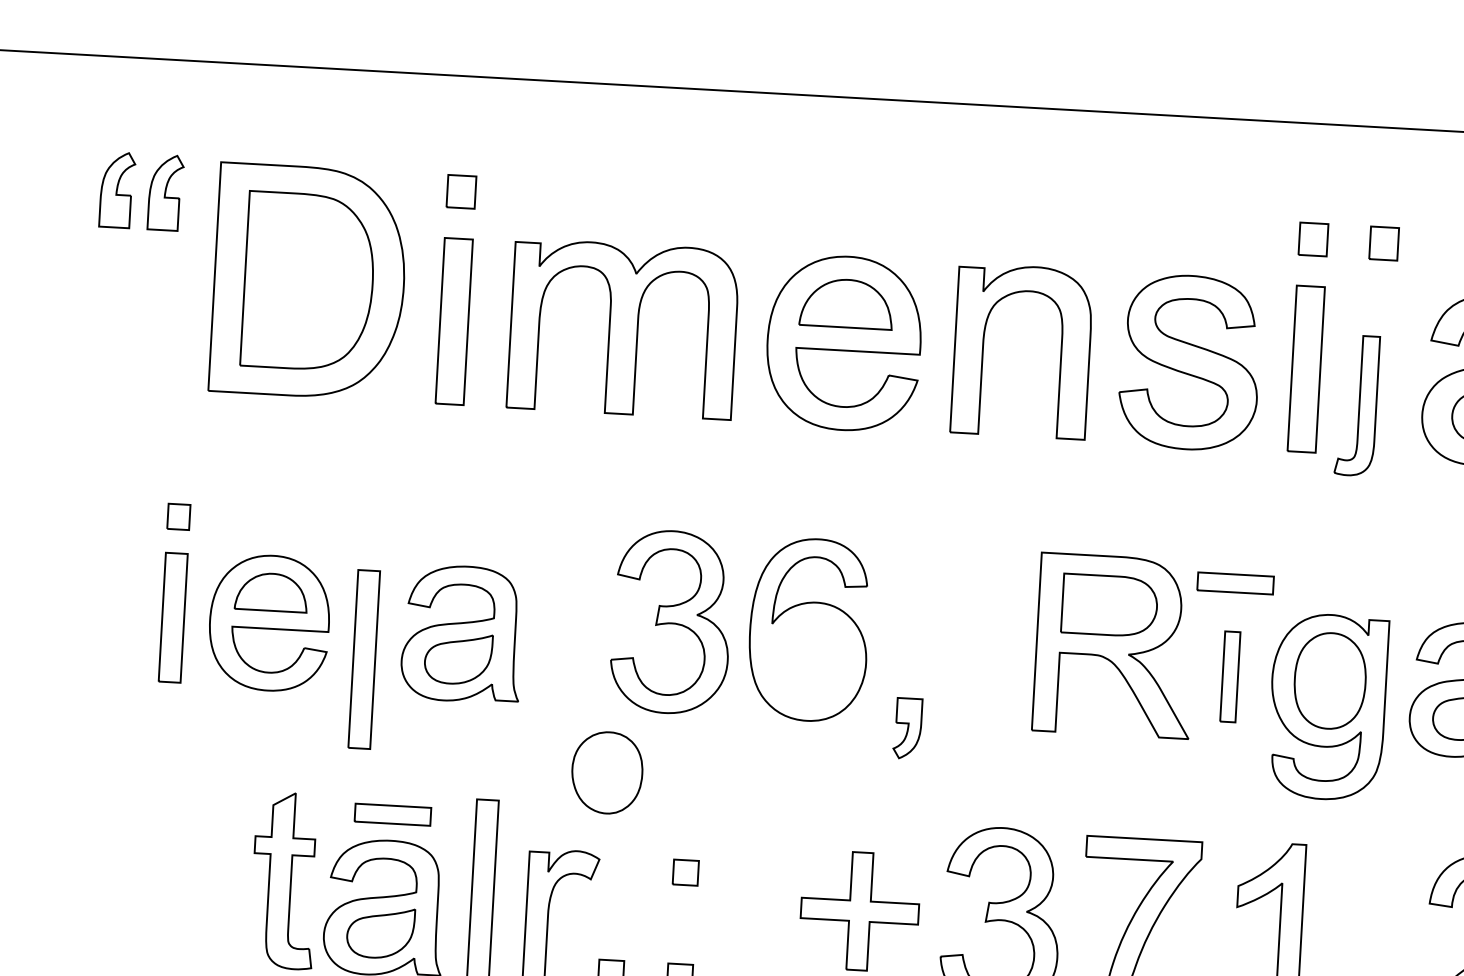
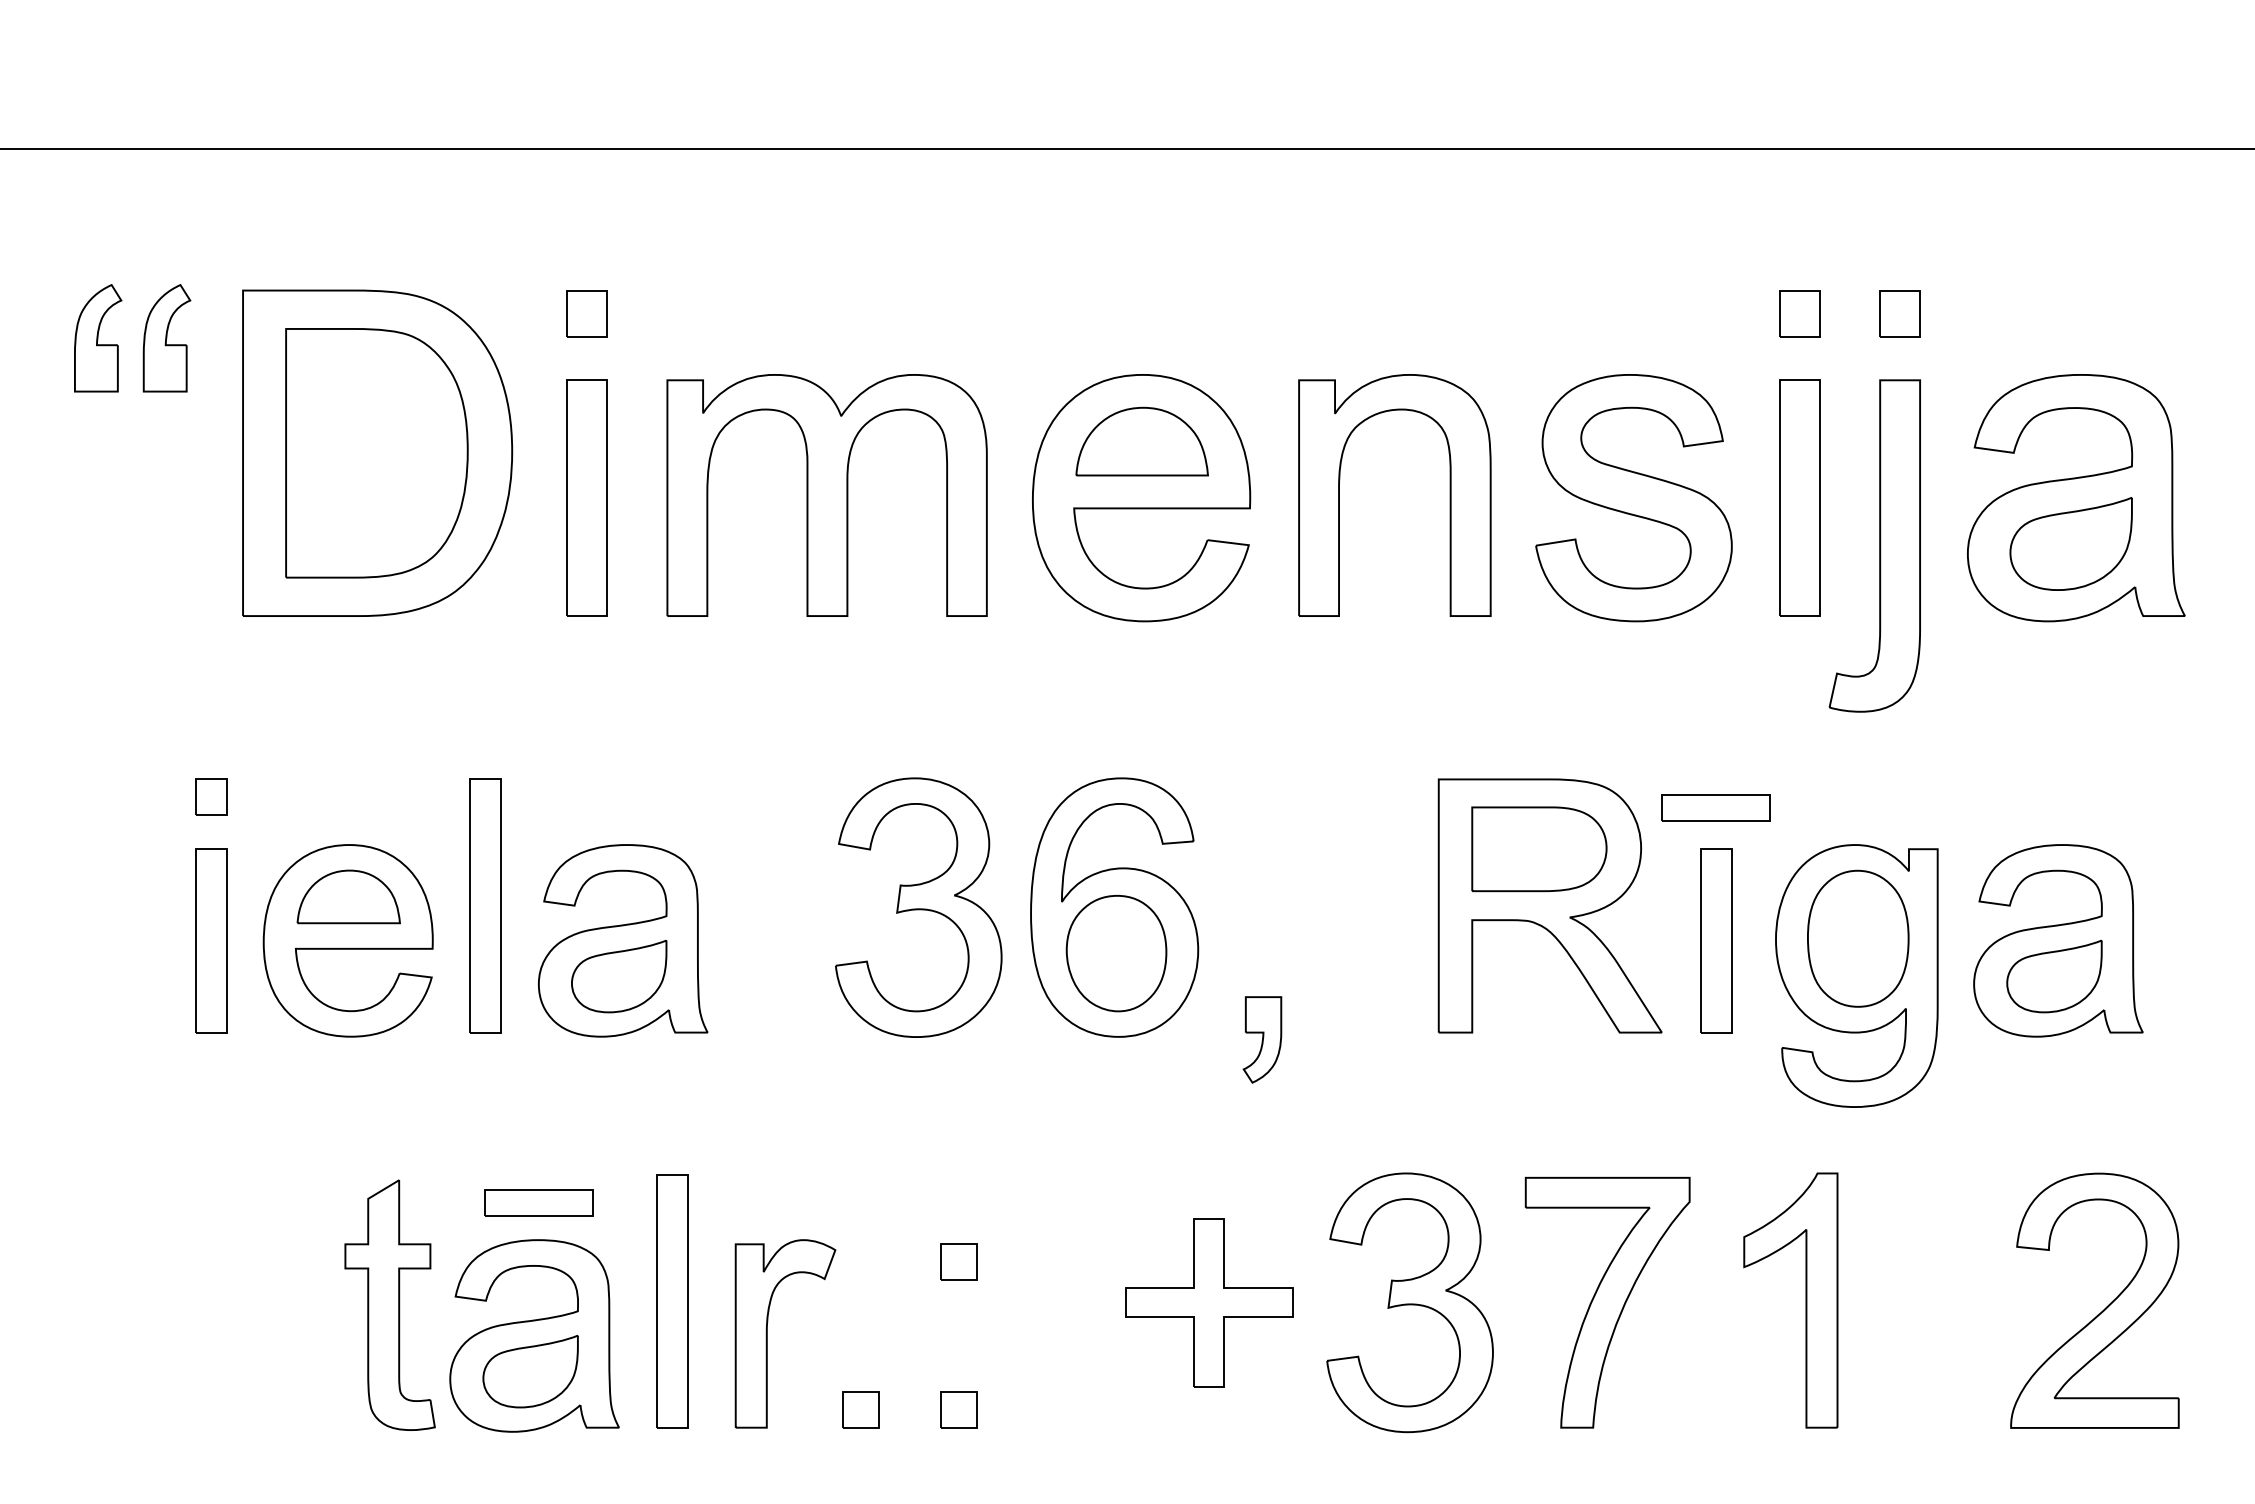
part: (1357, 405) -> (1874, 545), size x1.67
part: (364, 659) -> (485, 905), moved
part: (1230, 676) -> (1716, 940), size x1.43
part: (607, 772) -> (1116, 953), moved

